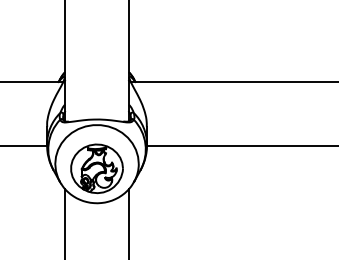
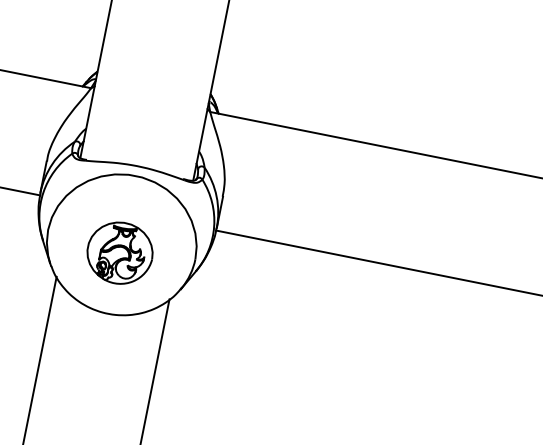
part: (96, 168) -> (119, 252), size x0.7

